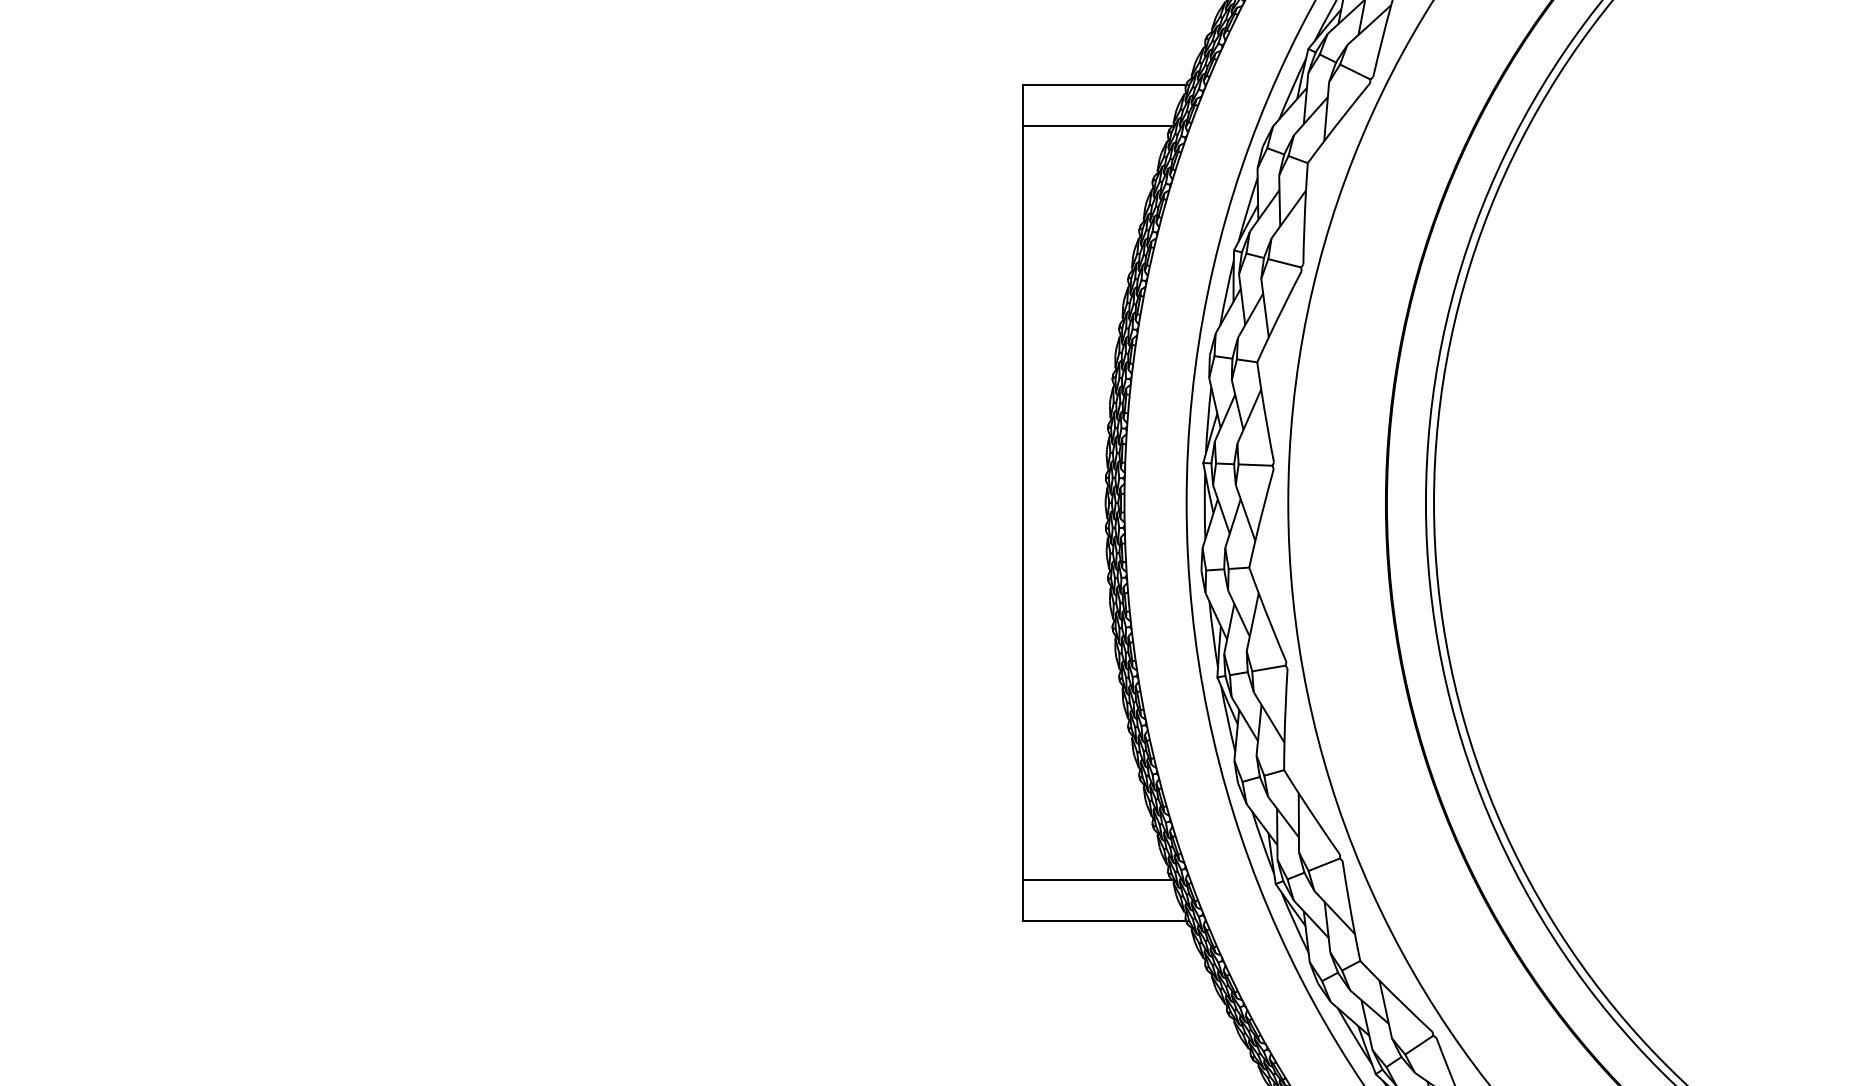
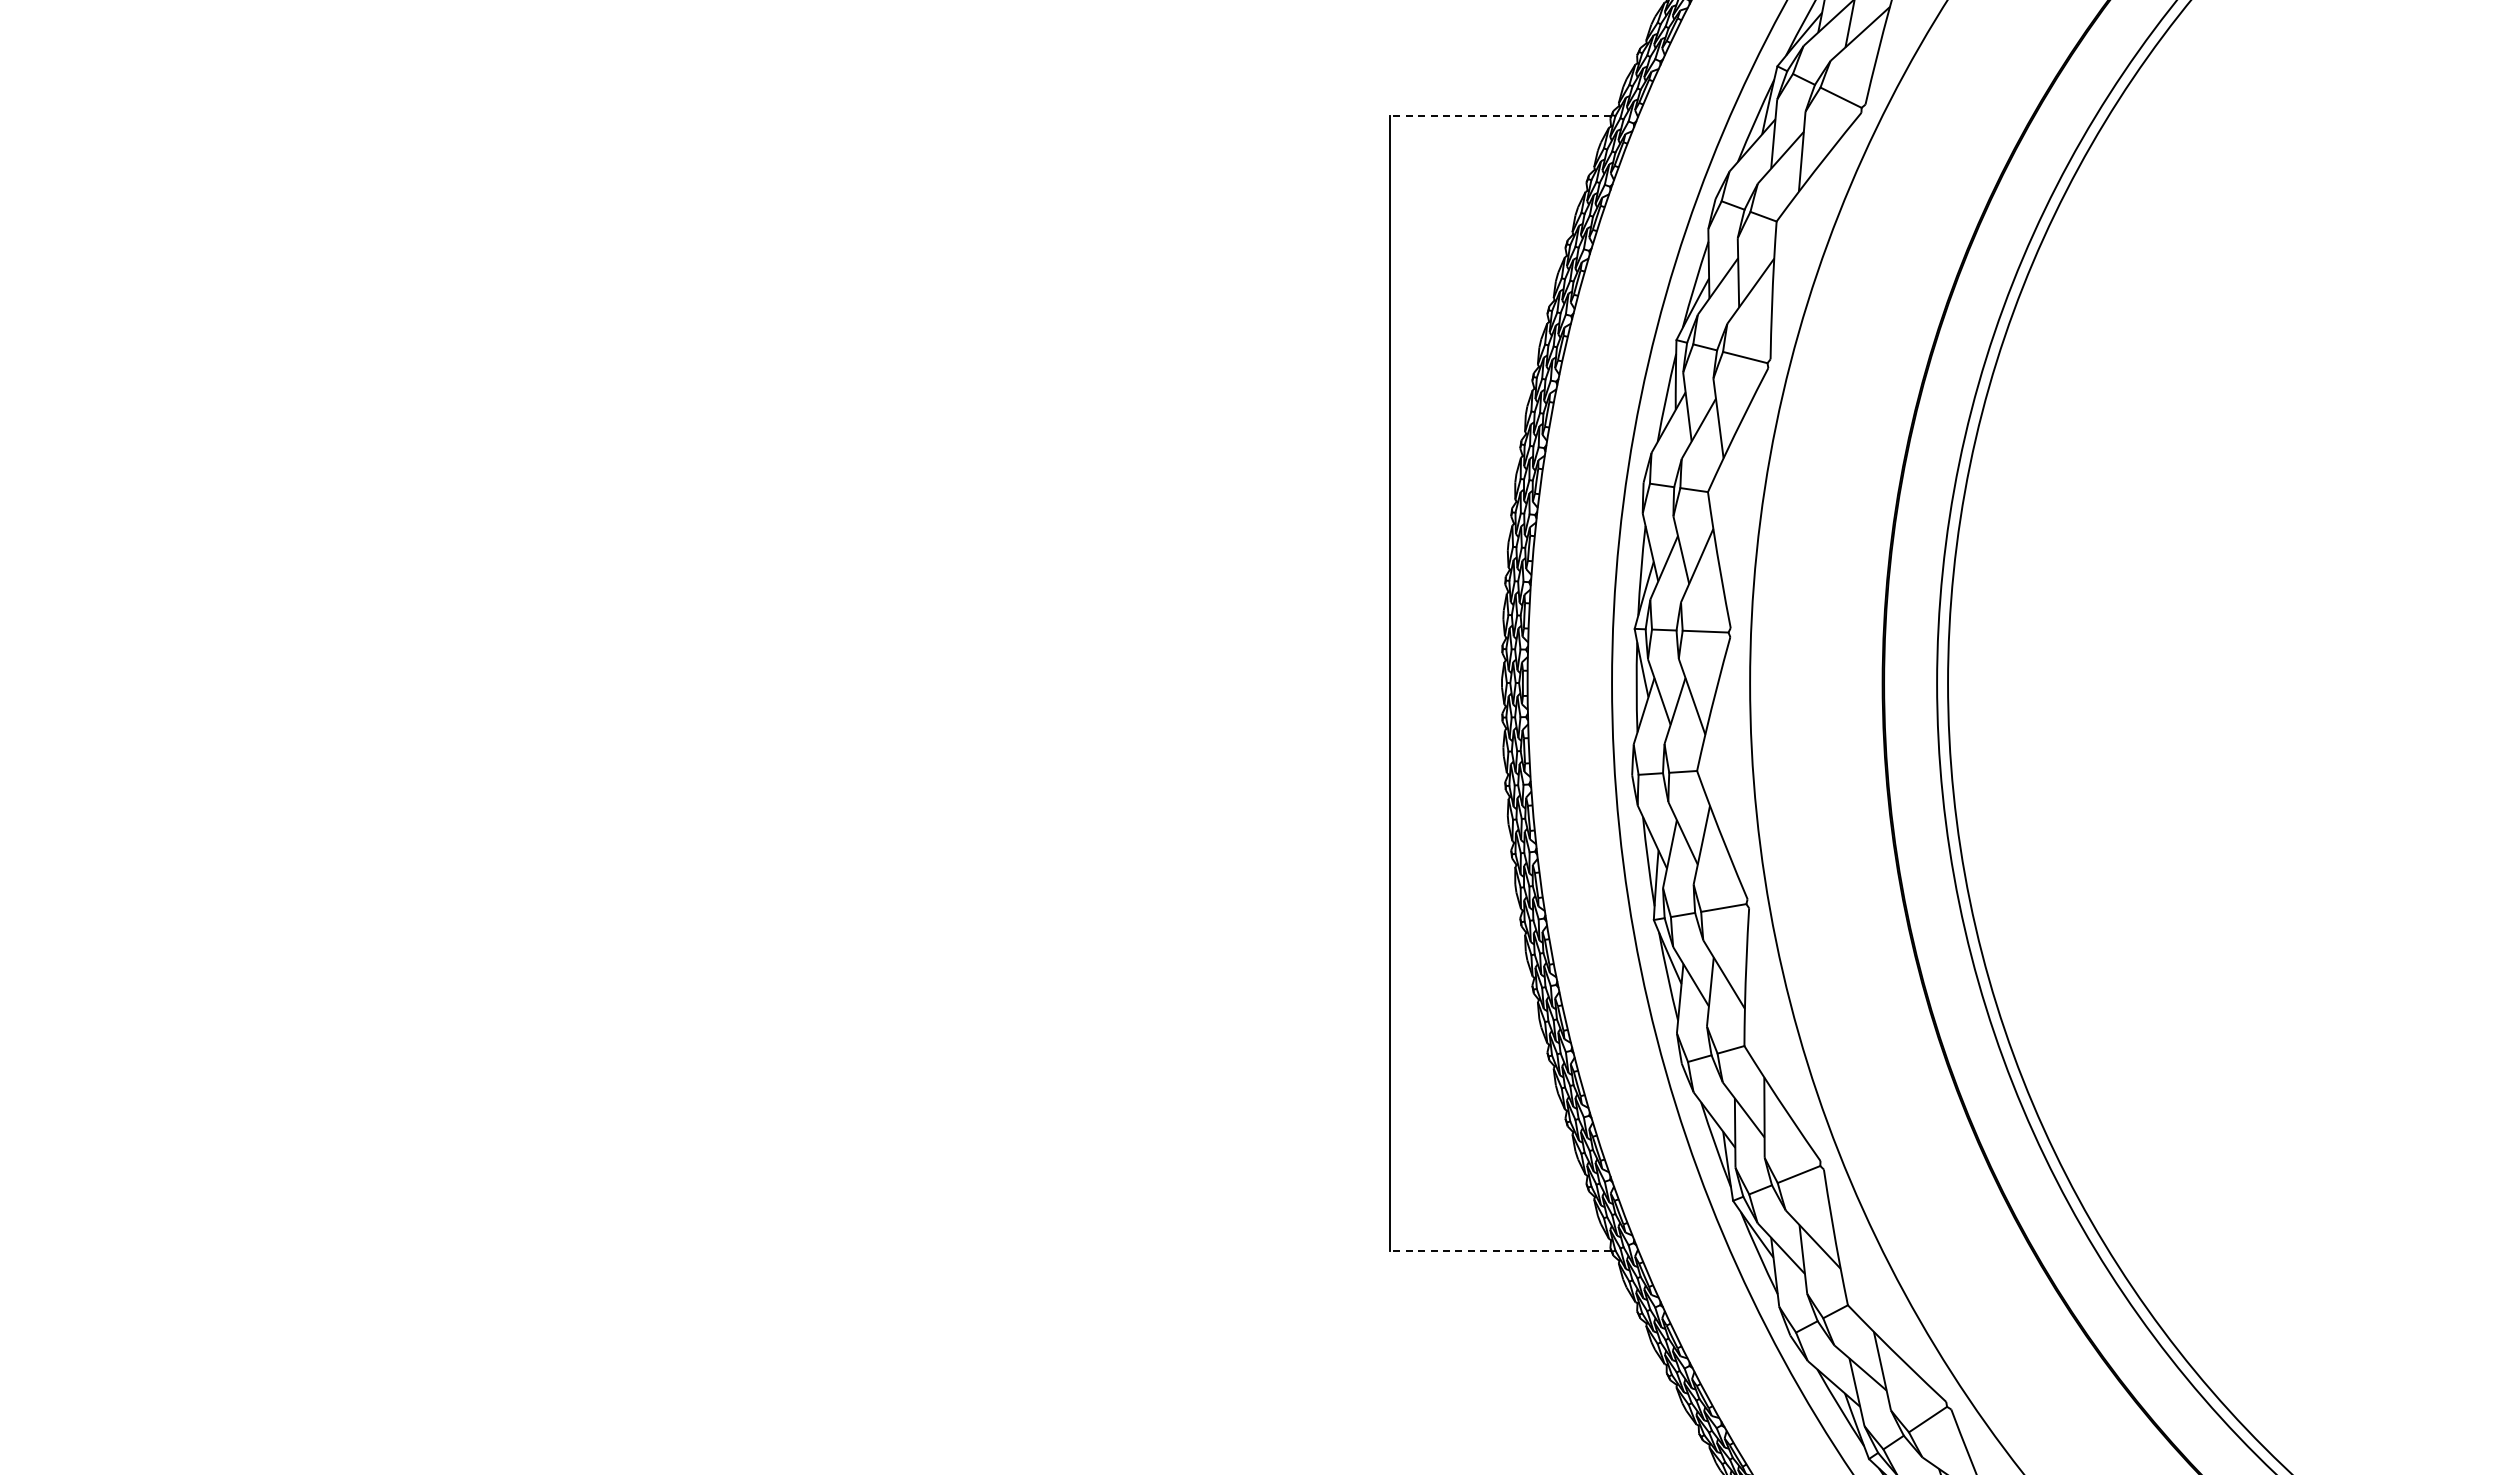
line: (1104, 85) -> (1500, 115), solid -> dashed
line: (1097, 126) -> (1491, 171), removed
line: (1097, 880) -> (1491, 1195), removed
line: (1104, 920) -> (1500, 1250), solid -> dashed

